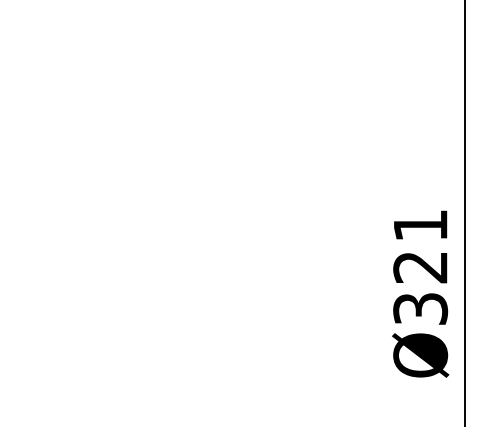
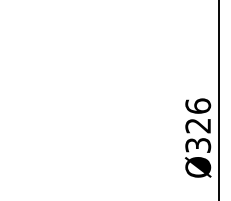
text: (421, 224) -> (198, 105), Ø321 -> Ø326

